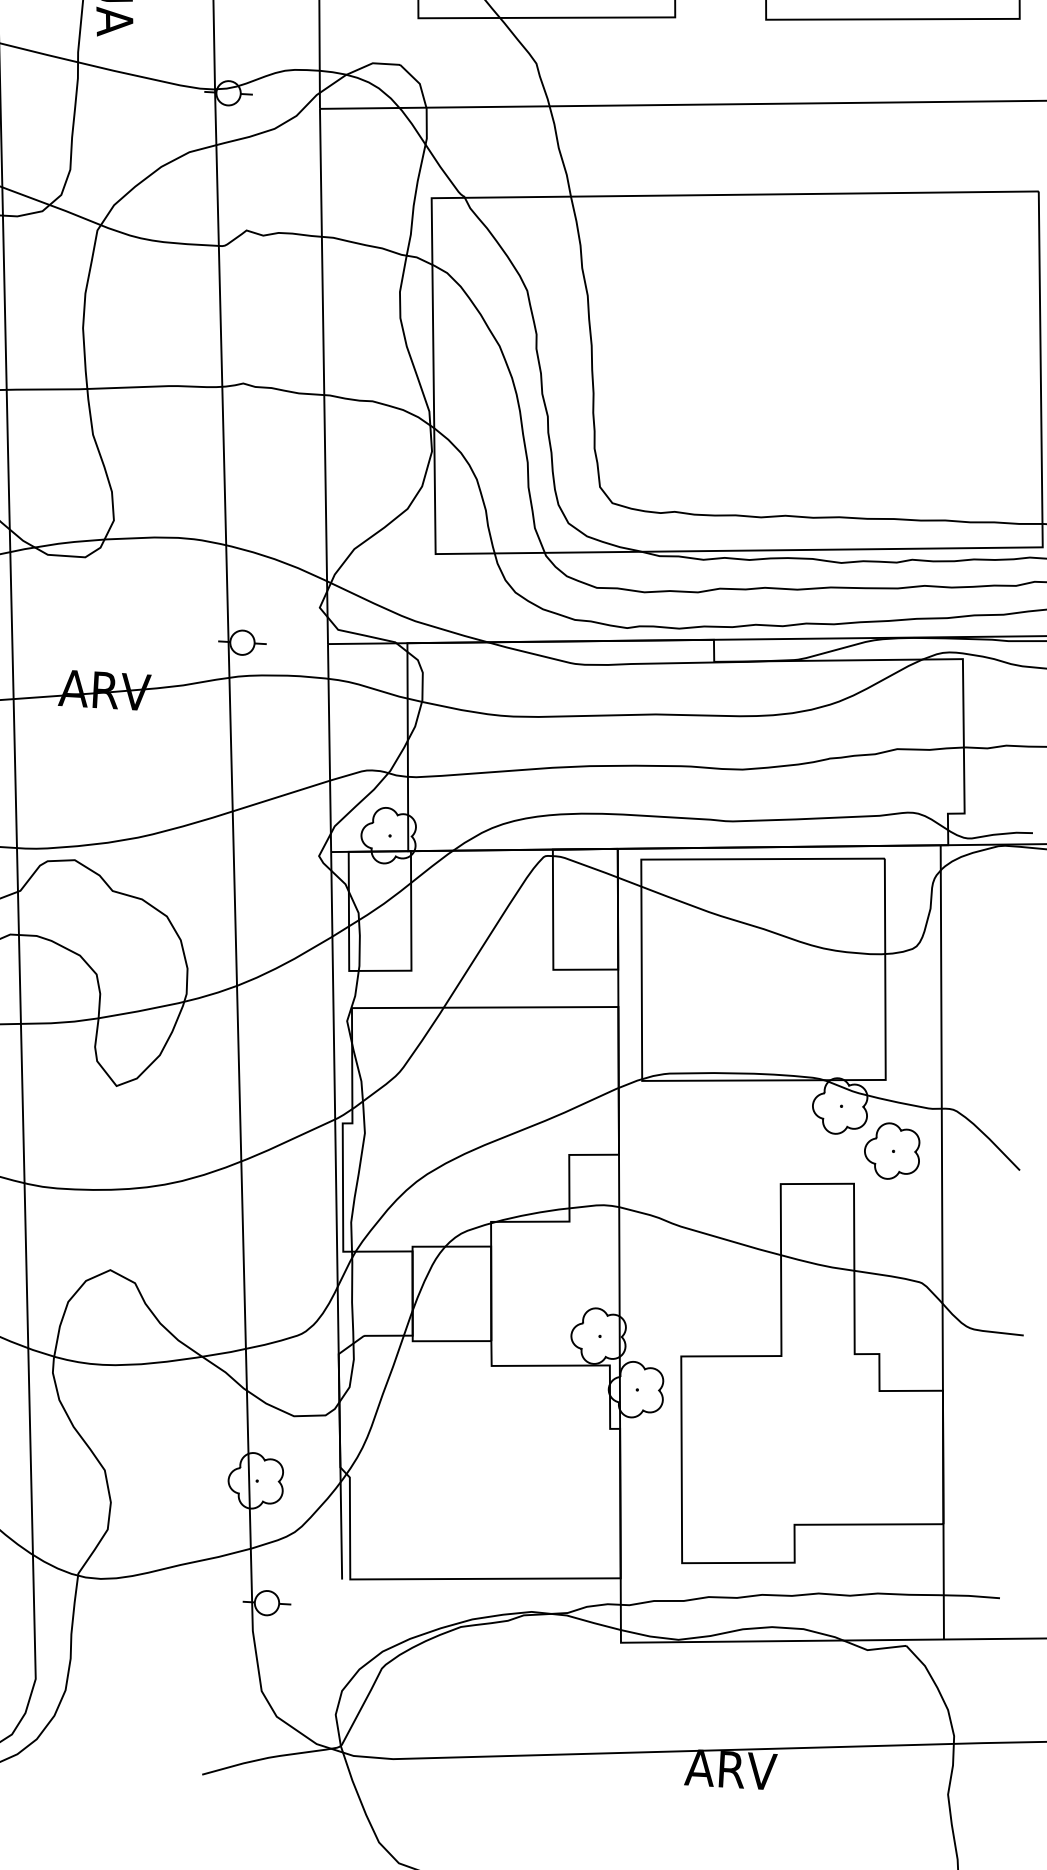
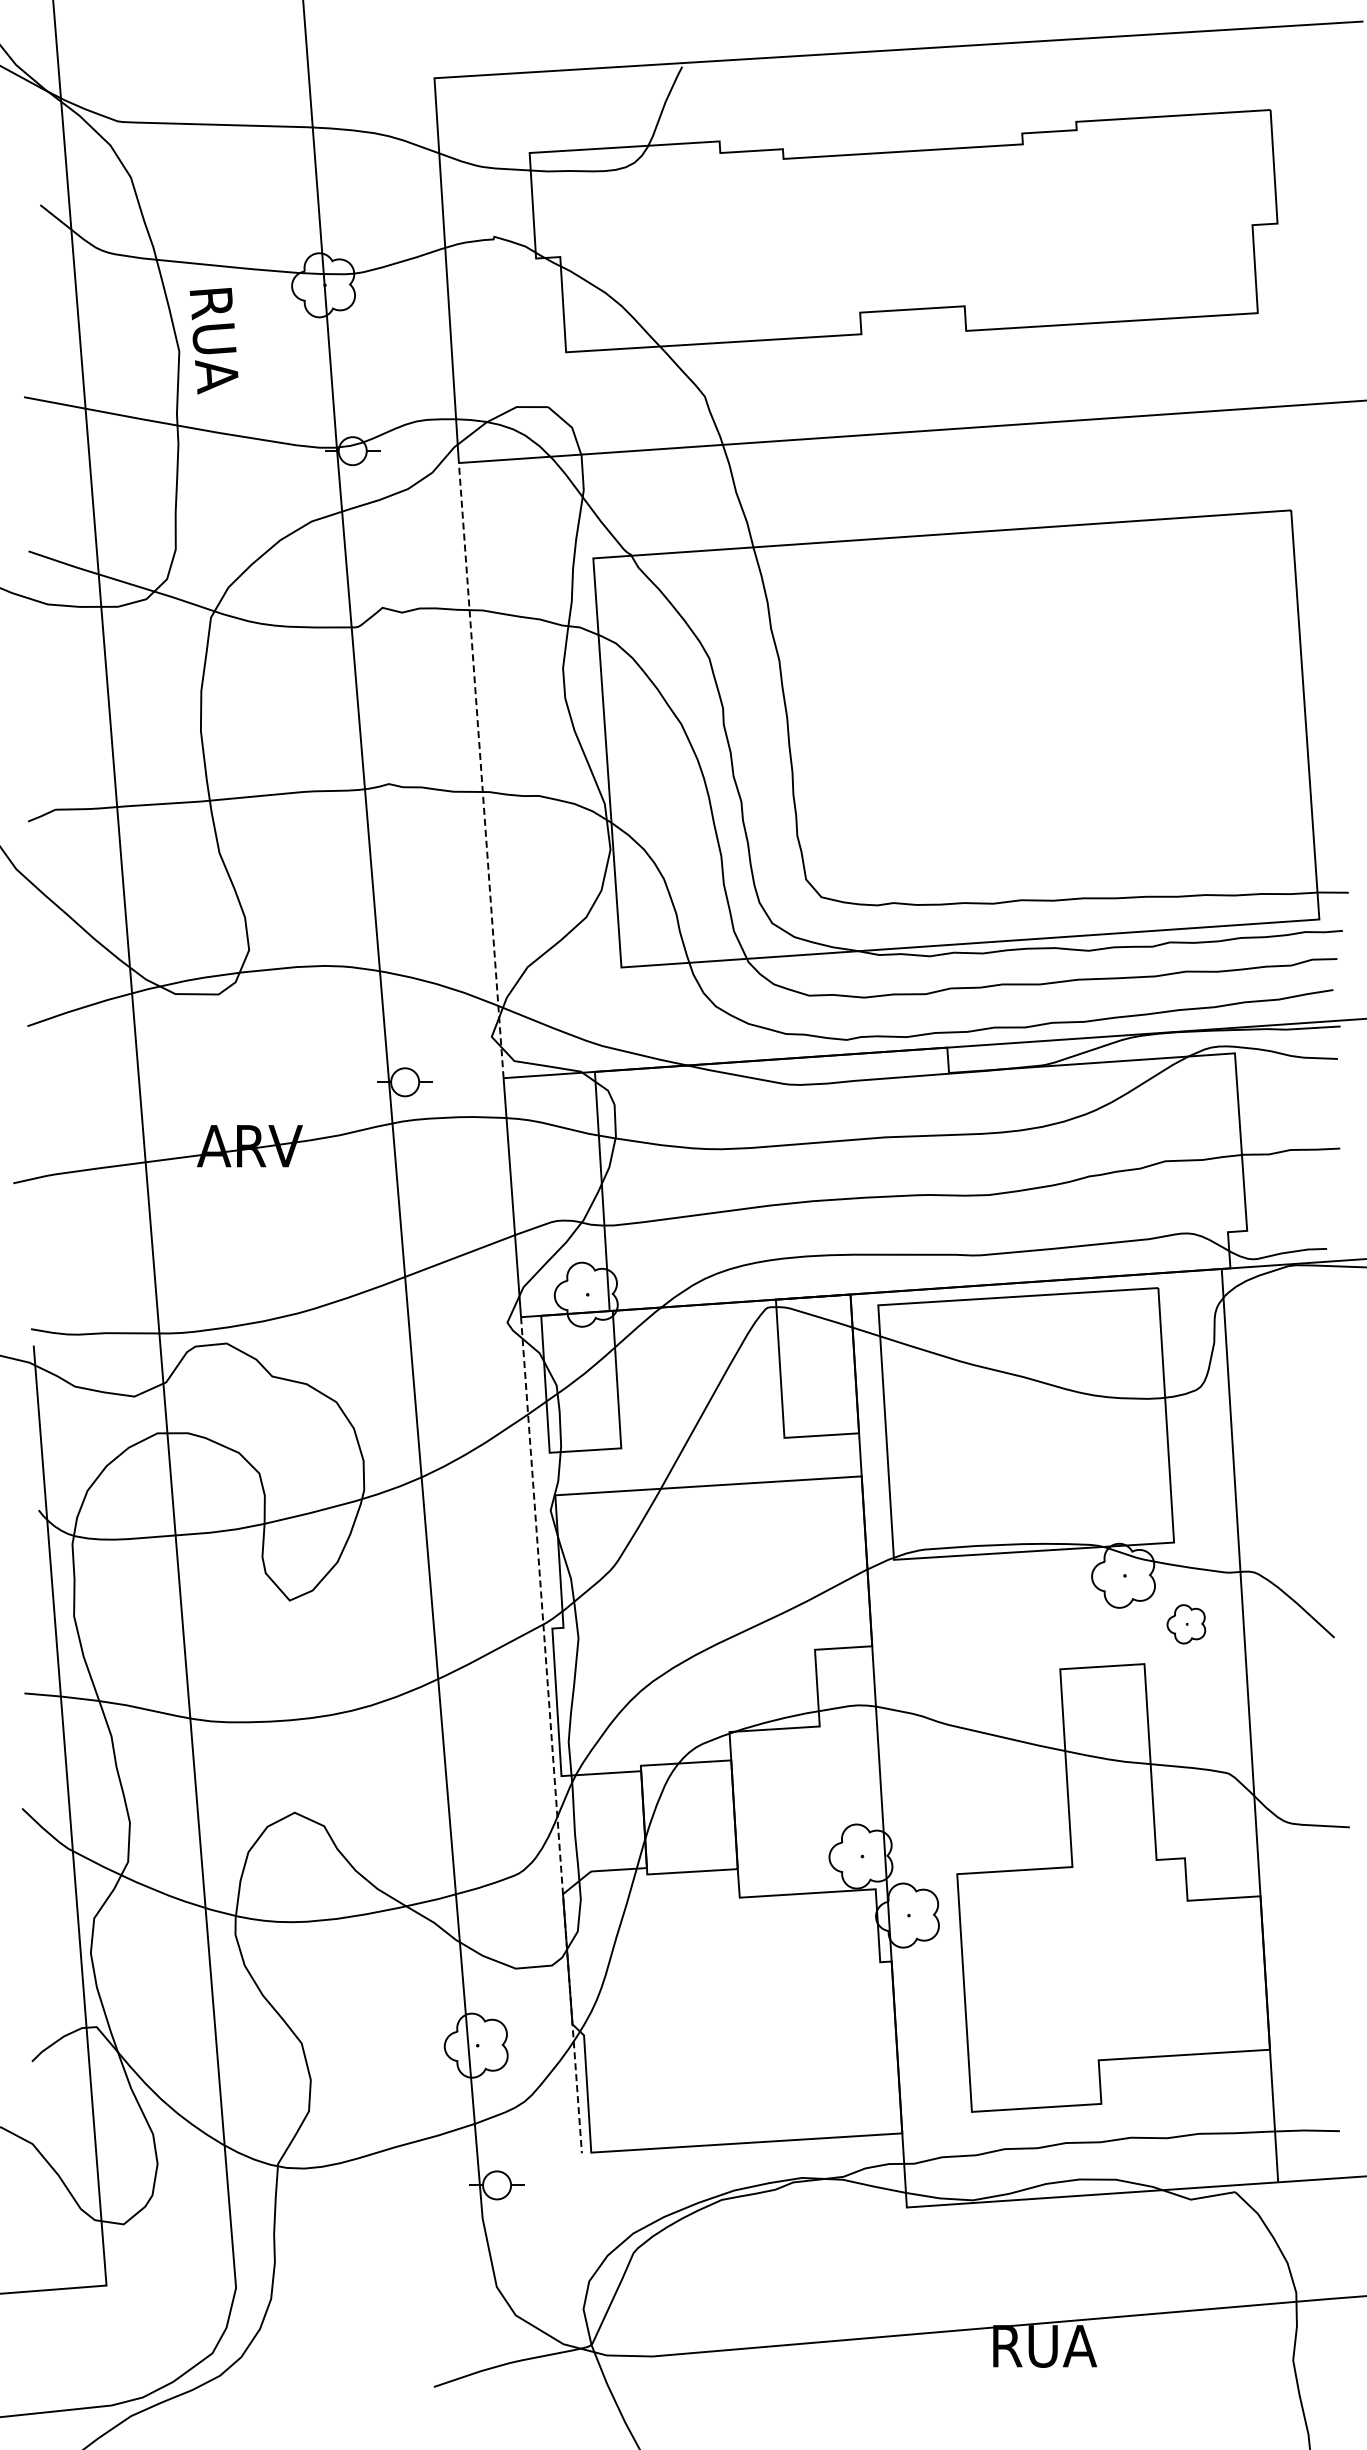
line: (324, 376) -> (481, 770), solid -> dashed
part: (892, 1151) -> (1186, 1624), size x0.6
line: (336, 1216) -> (551, 1736), solid -> dashed
text: (731, 1769) -> (1042, 2346), ARV -> RUA

